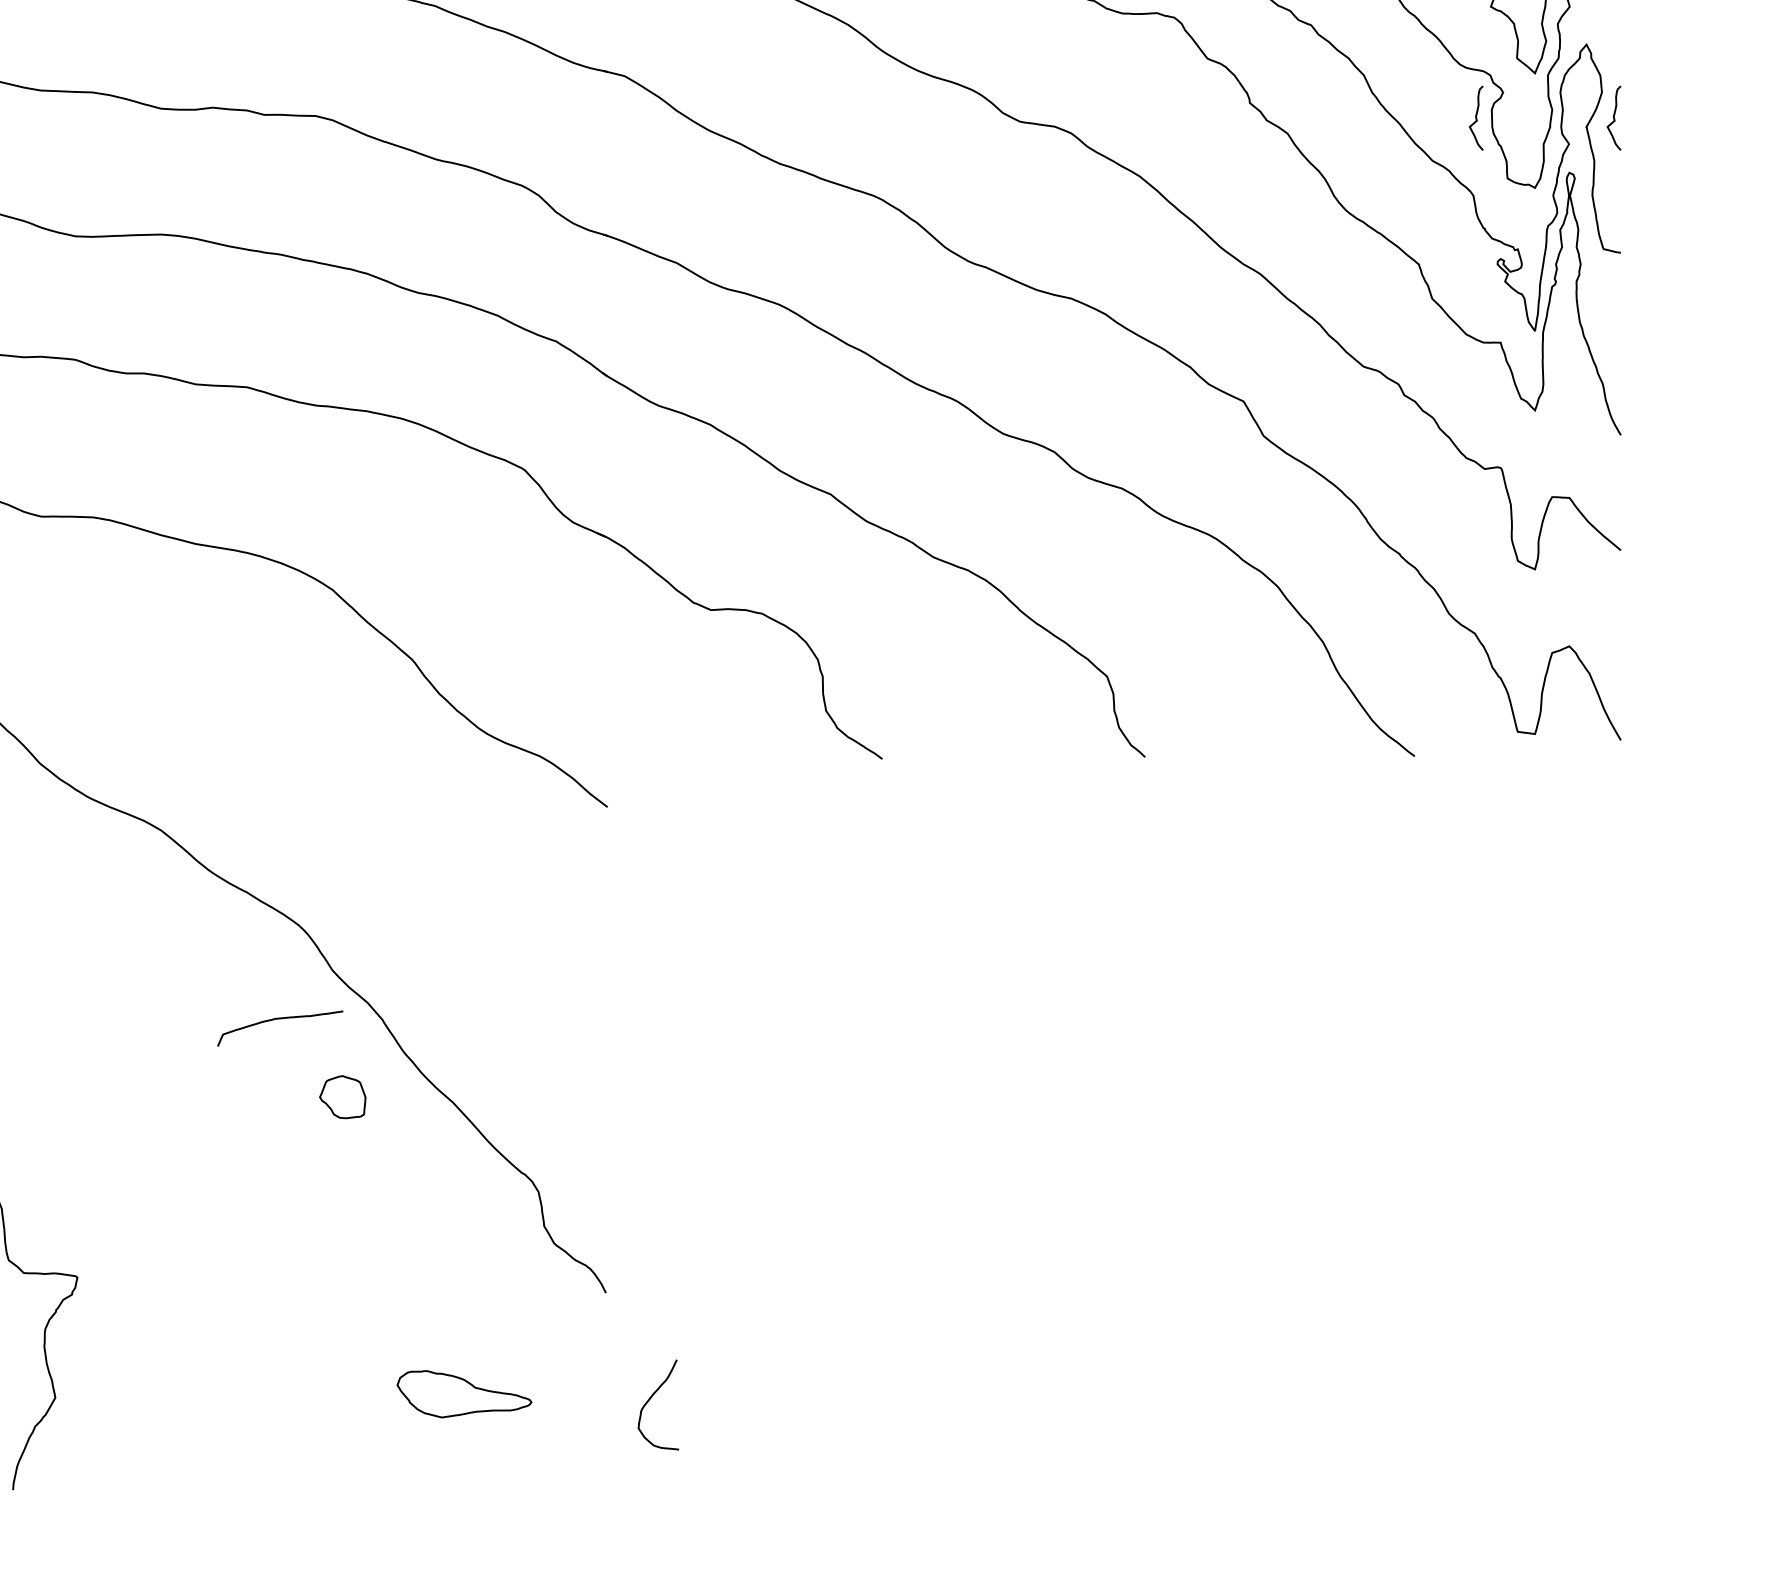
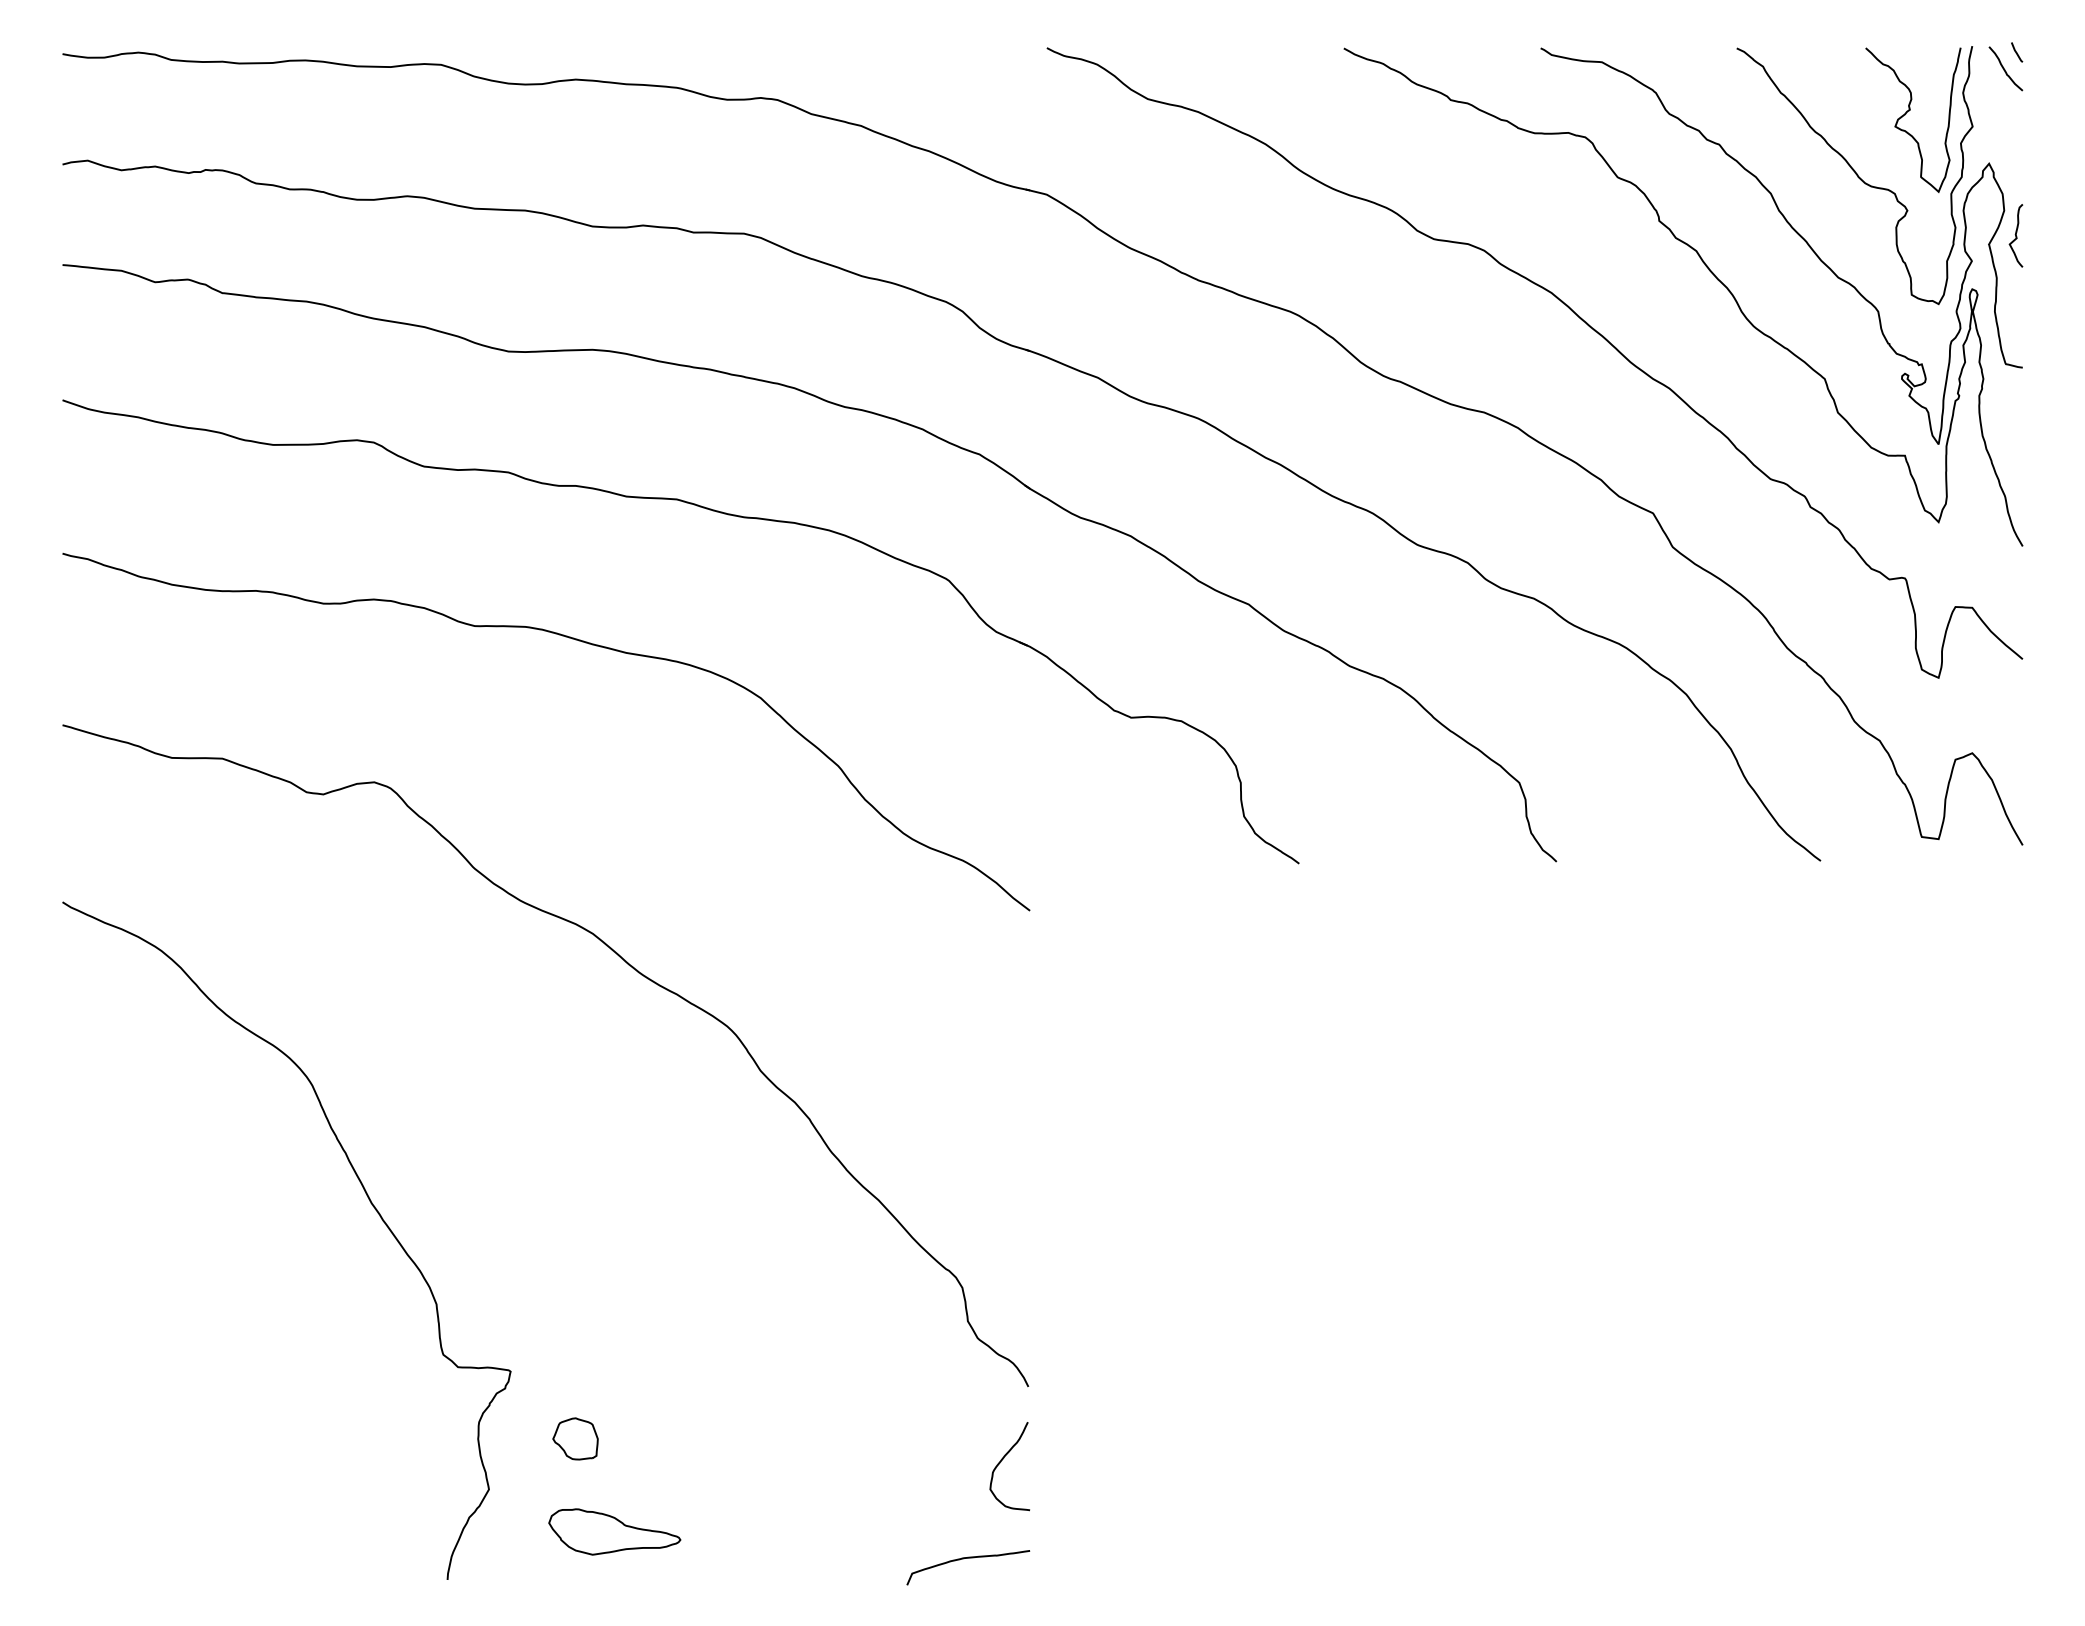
curve: (1475, 117) -> (1880, 235), removed
curve: (280, 1019) -> (968, 1558), moved
part: (342, 1096) -> (575, 1438), moved
part: (464, 1393) -> (614, 1531), moved
curve: (651, 1397) -> (1003, 1459), moved

